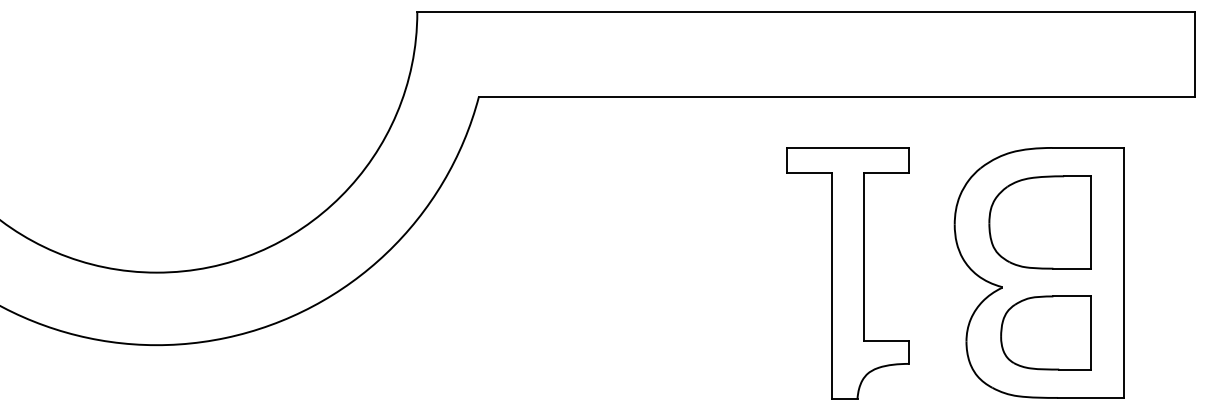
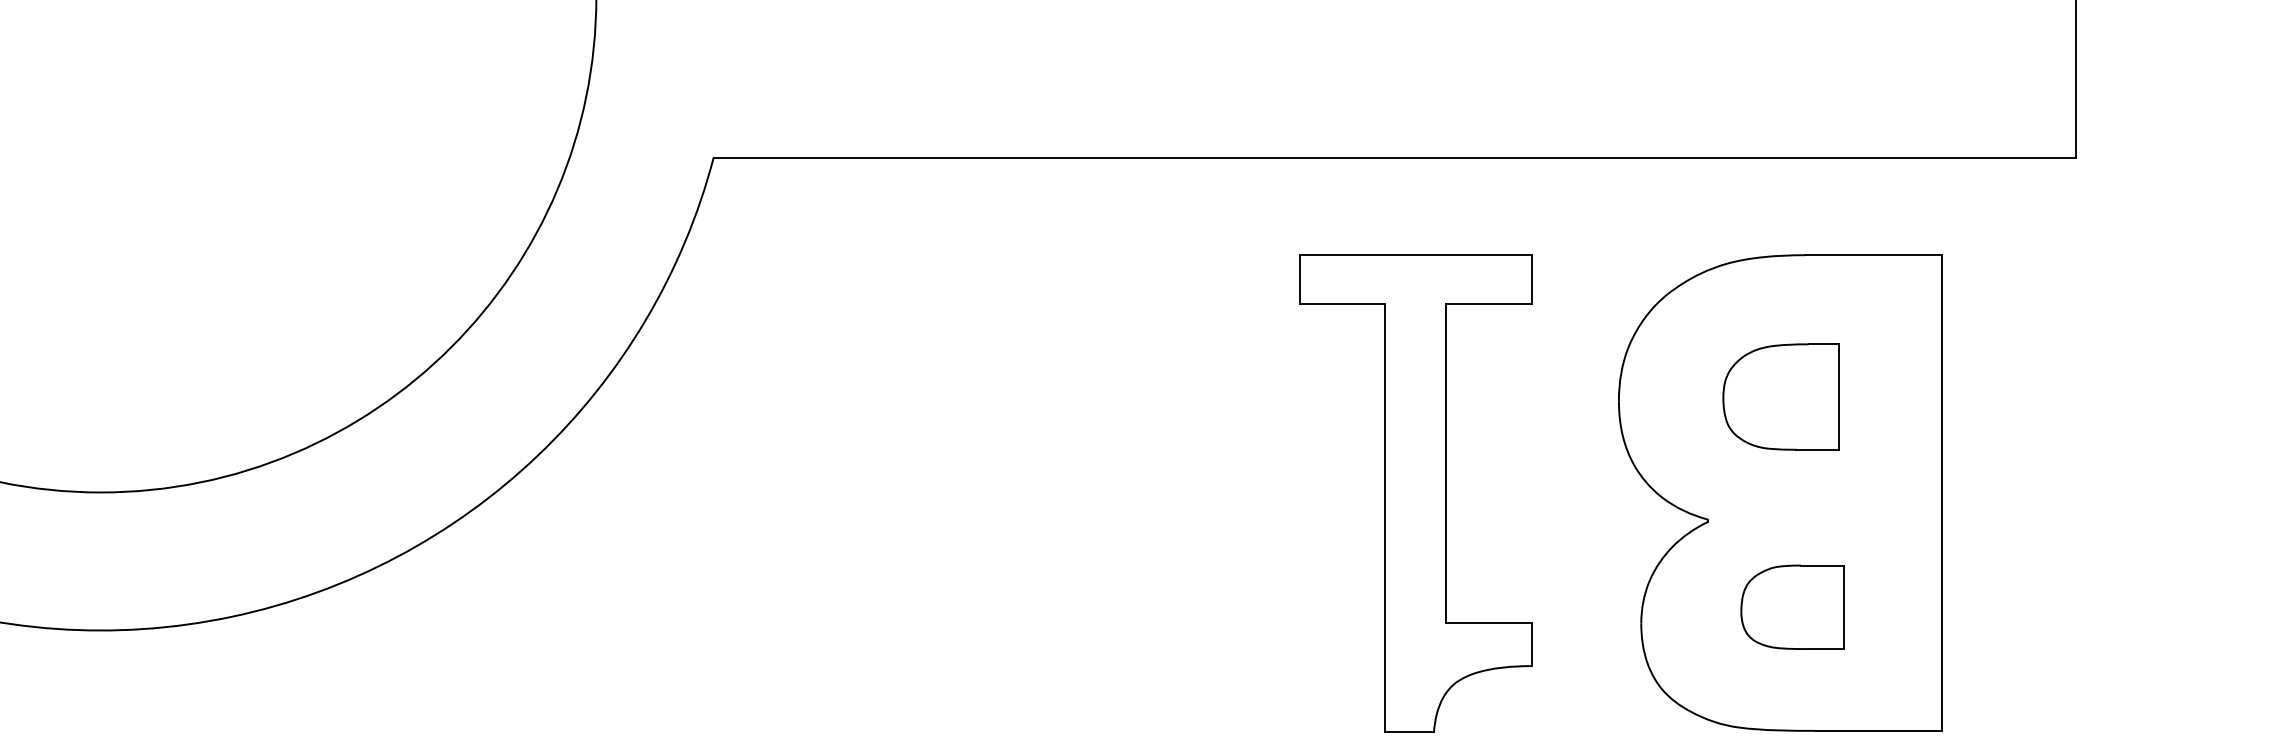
part: (1039, 222) -> (1780, 397), size x0.6
part: (1045, 332) -> (1791, 606), size x0.6

